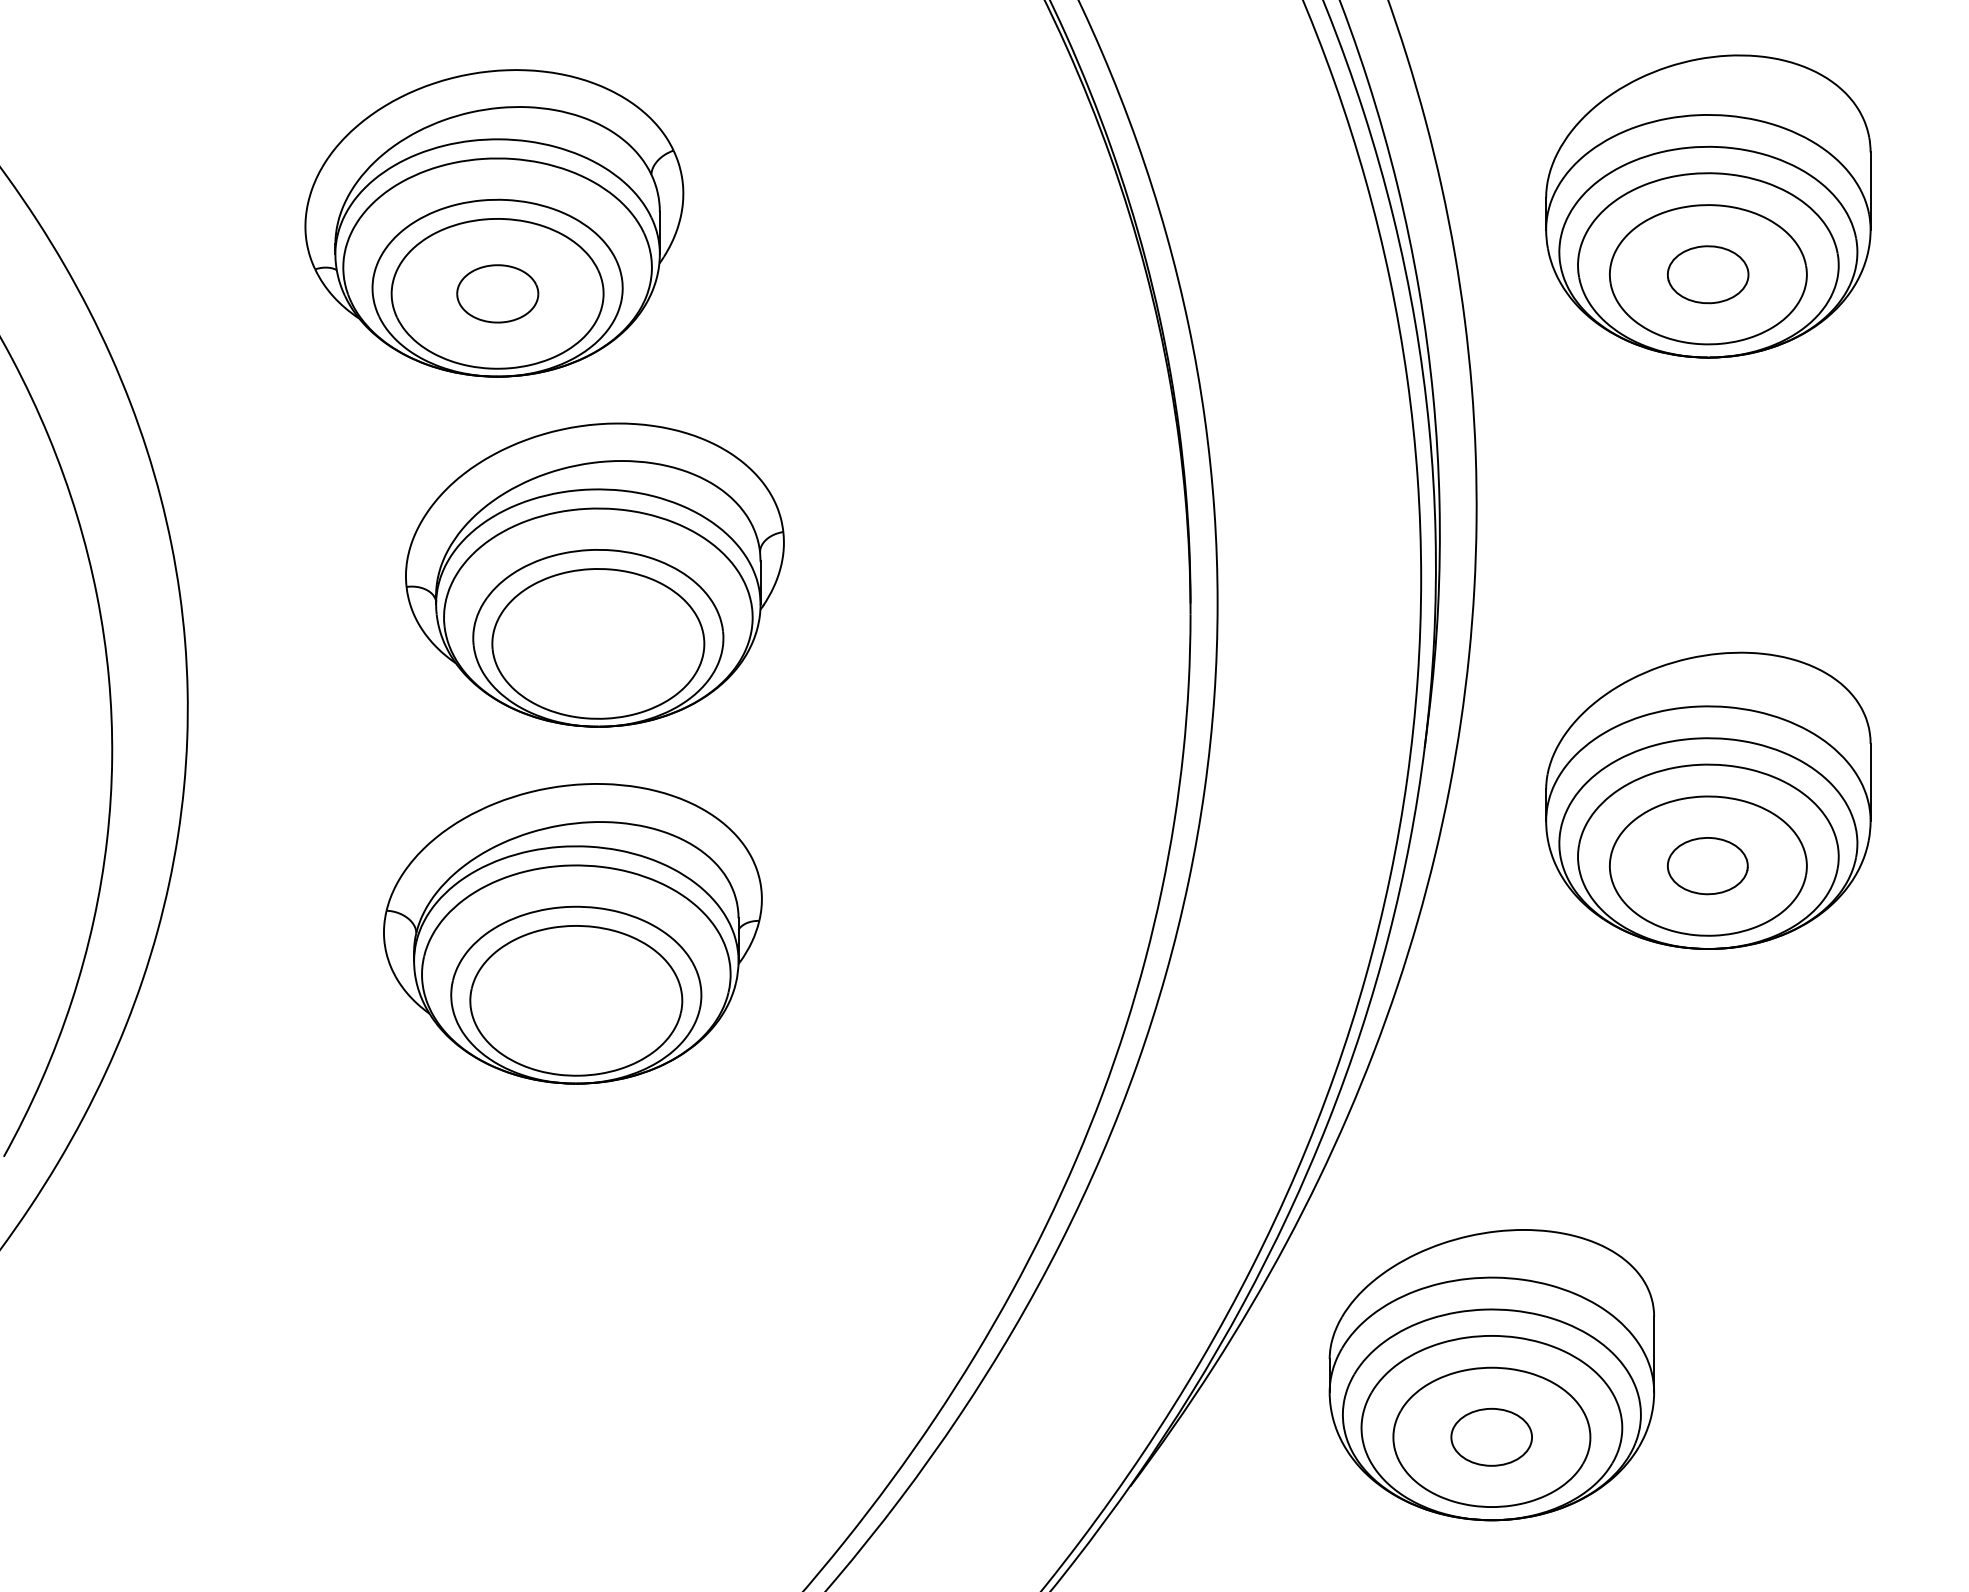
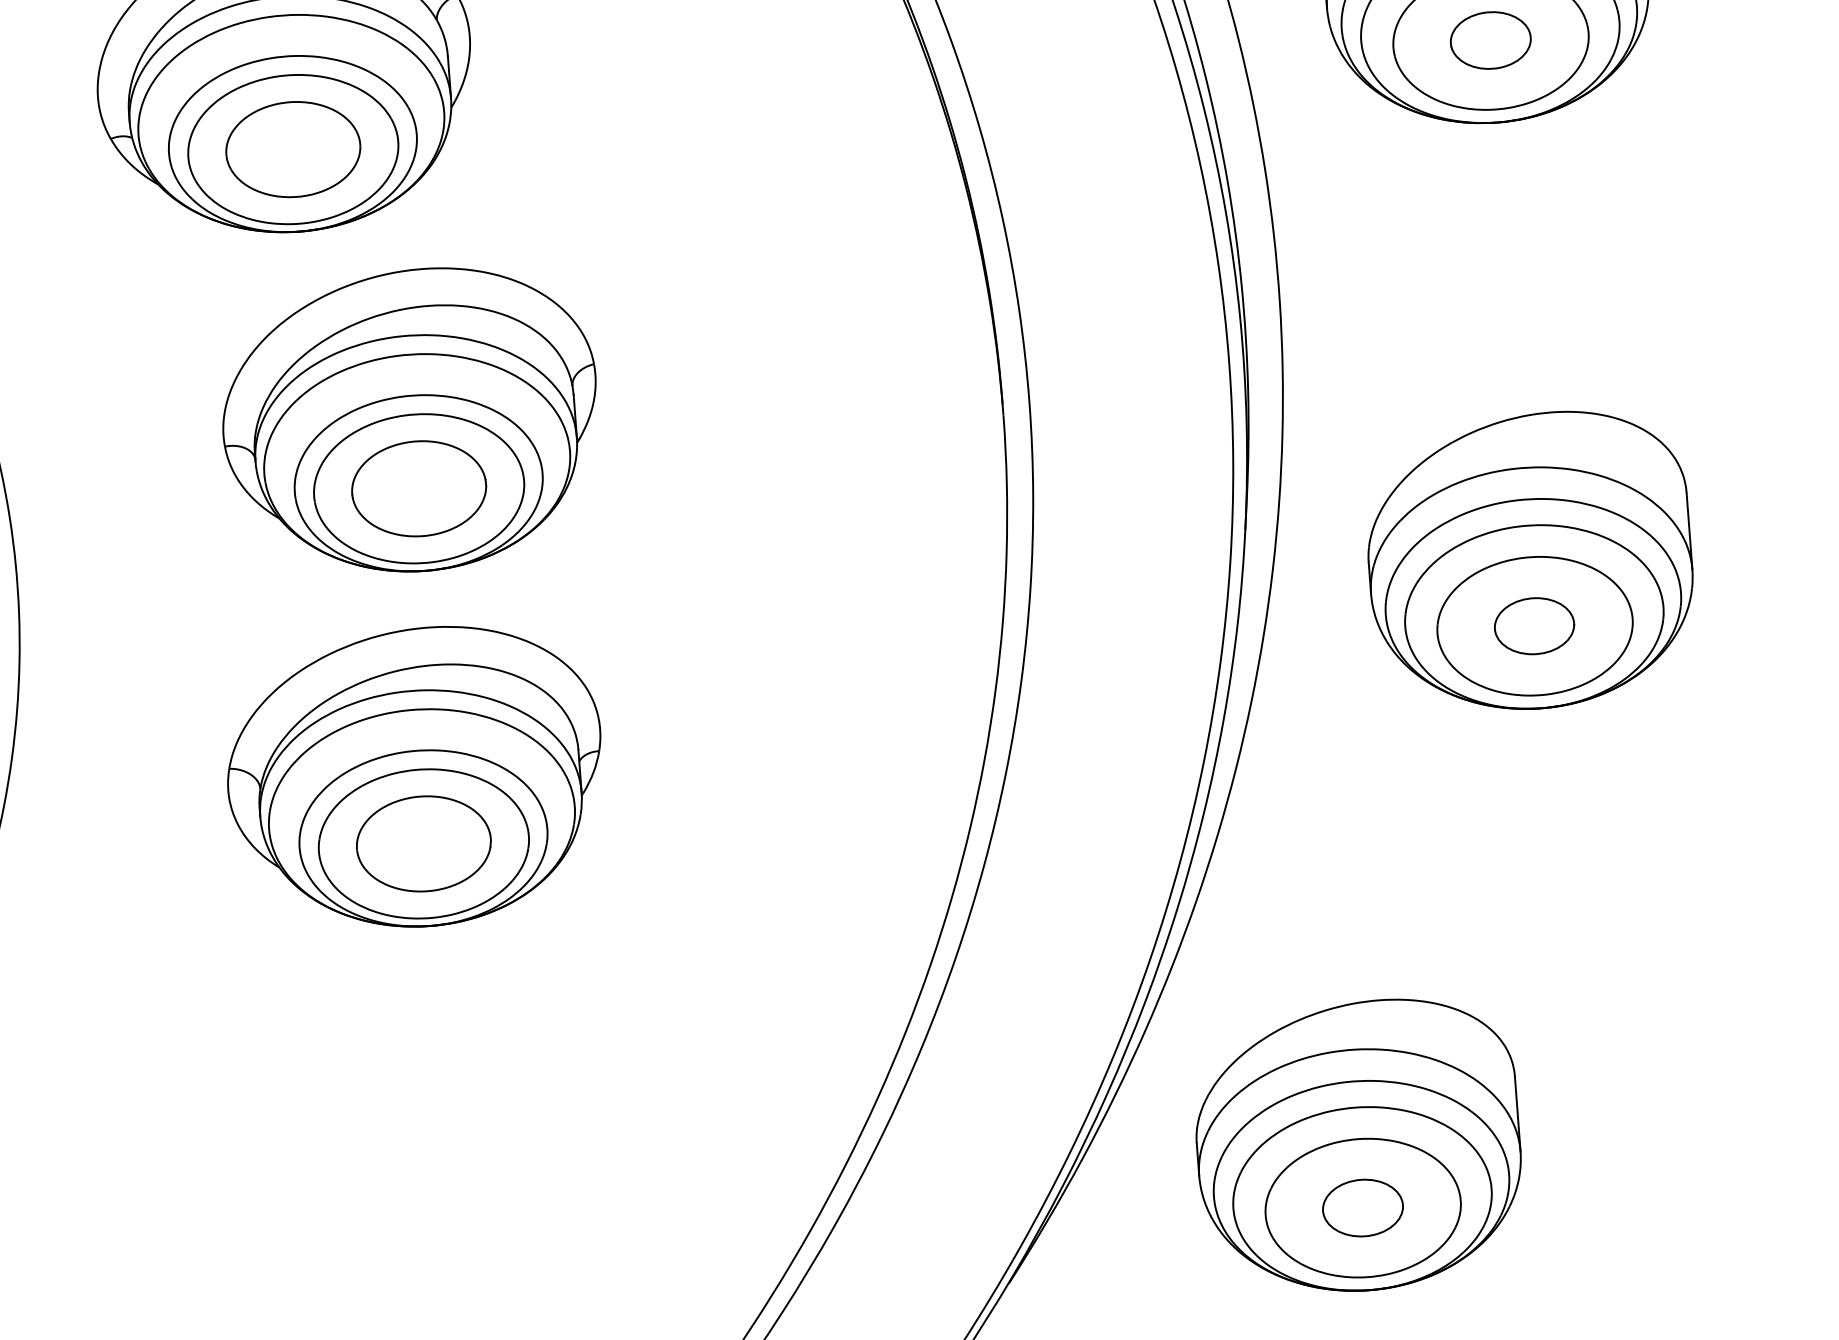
part: (497, 293) -> (293, 149), size x1.67
part: (597, 643) -> (418, 488), added
part: (575, 1000) -> (423, 843), added

